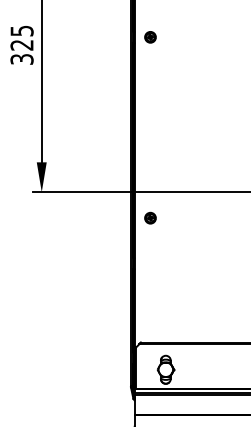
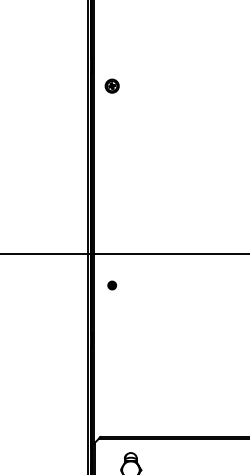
part: (150, 37) -> (112, 86), moved
part: (150, 217) -> (112, 284), size x0.6

